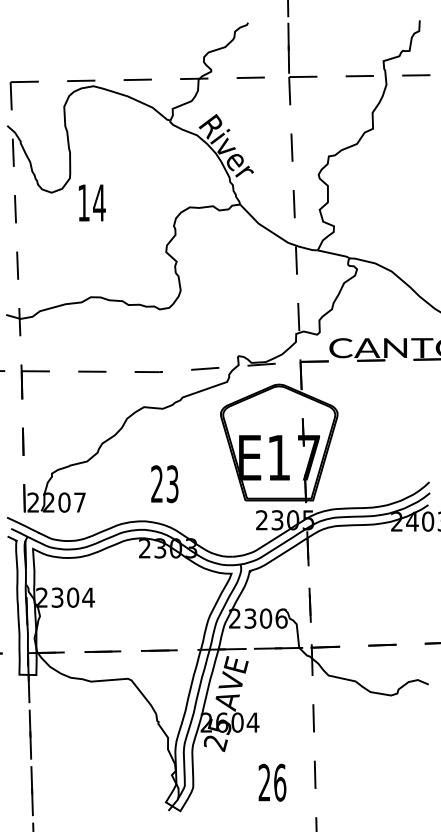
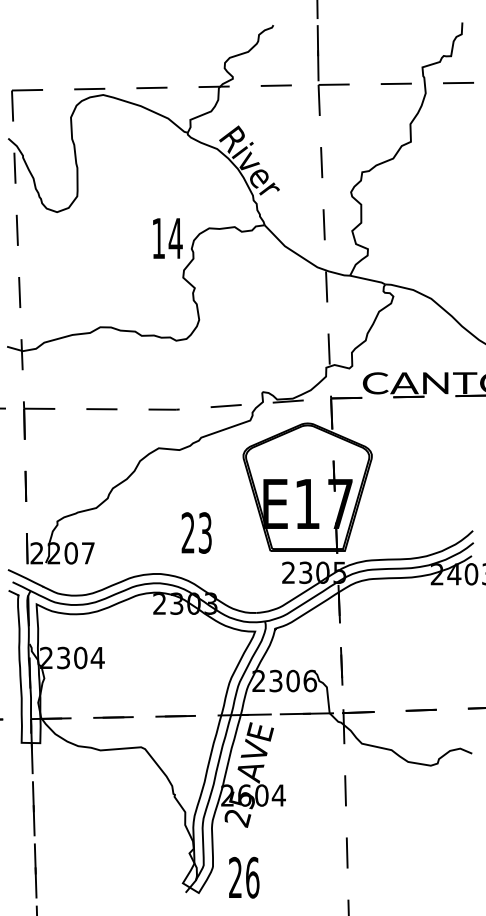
text: (91, 202) -> (167, 238), moved
text: (164, 483) -> (196, 532), moved
text: (272, 782) -> (244, 877), moved

